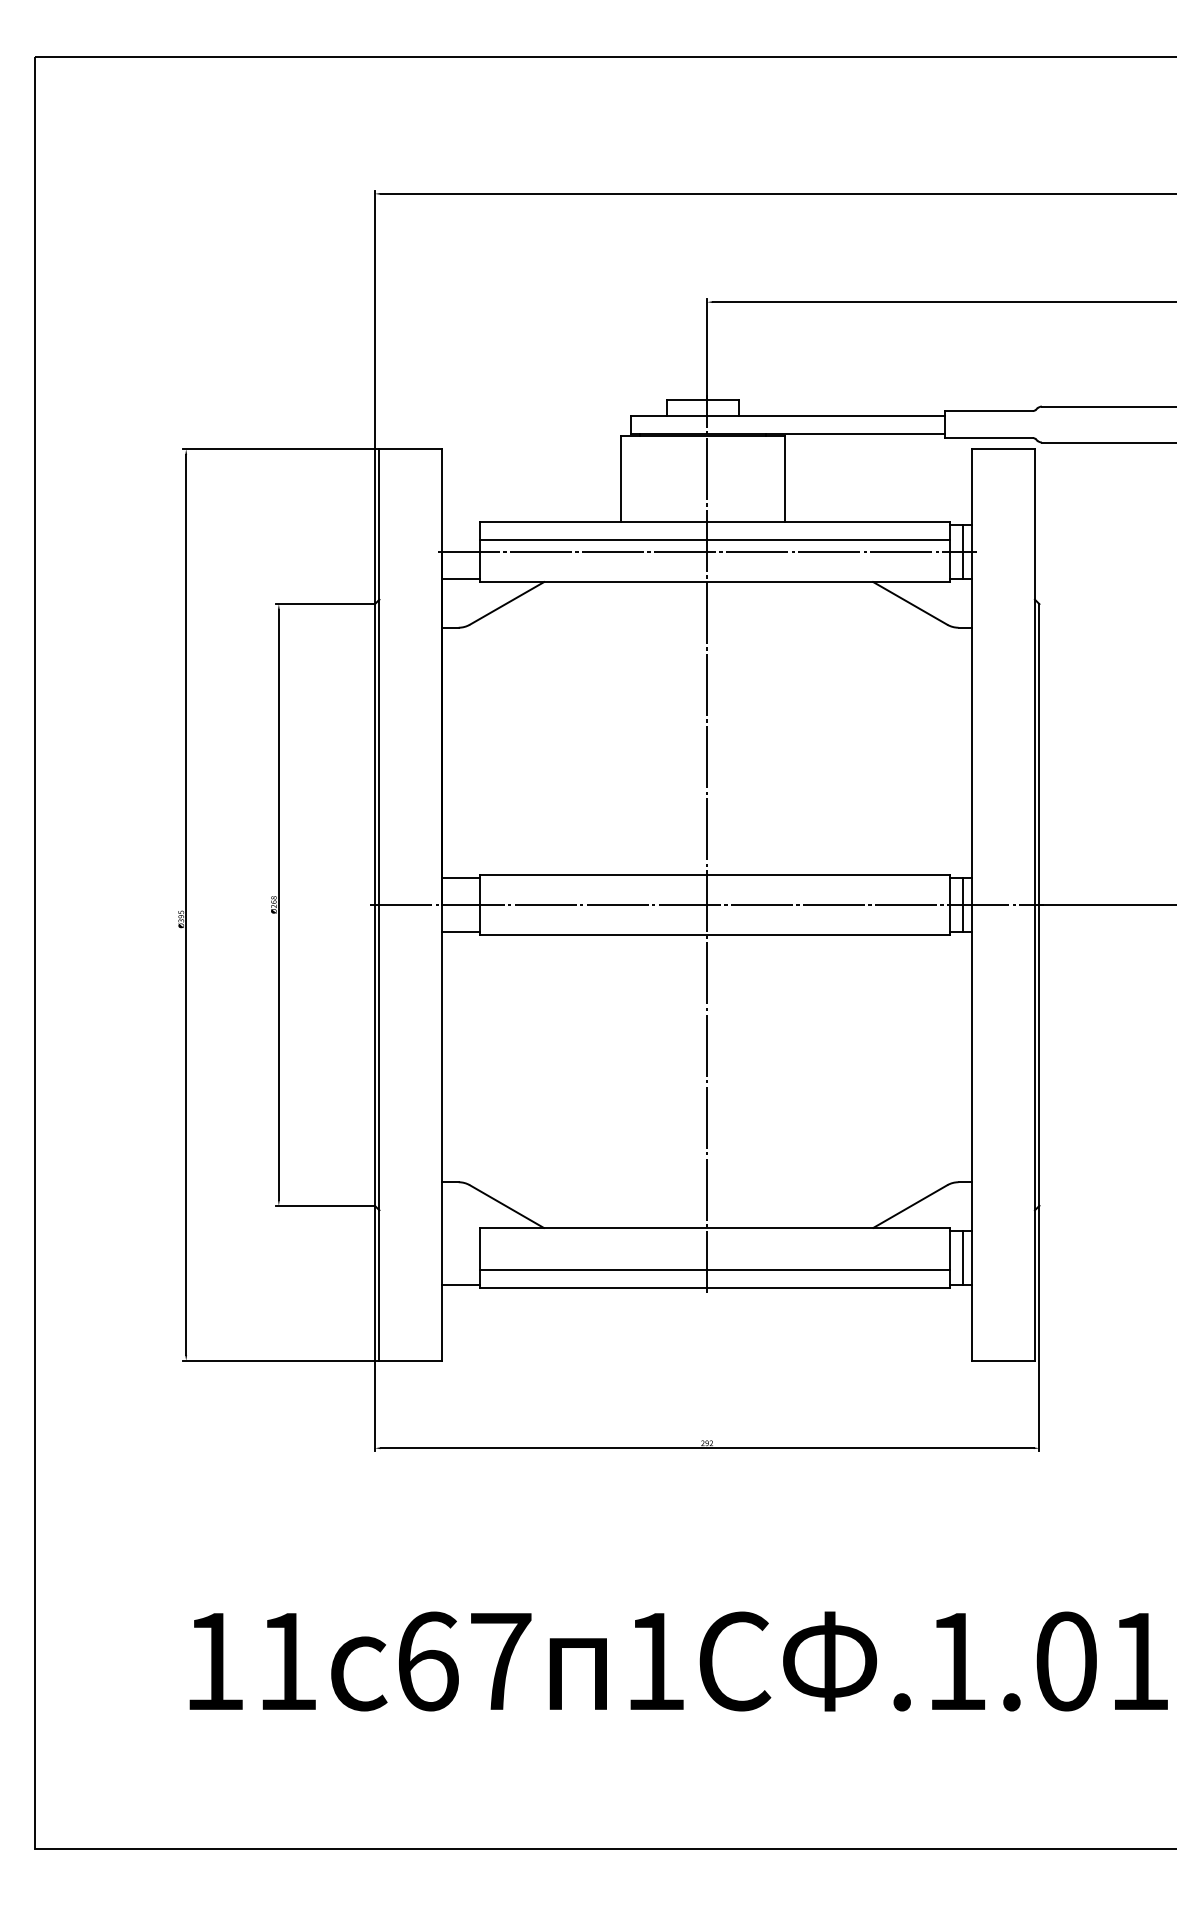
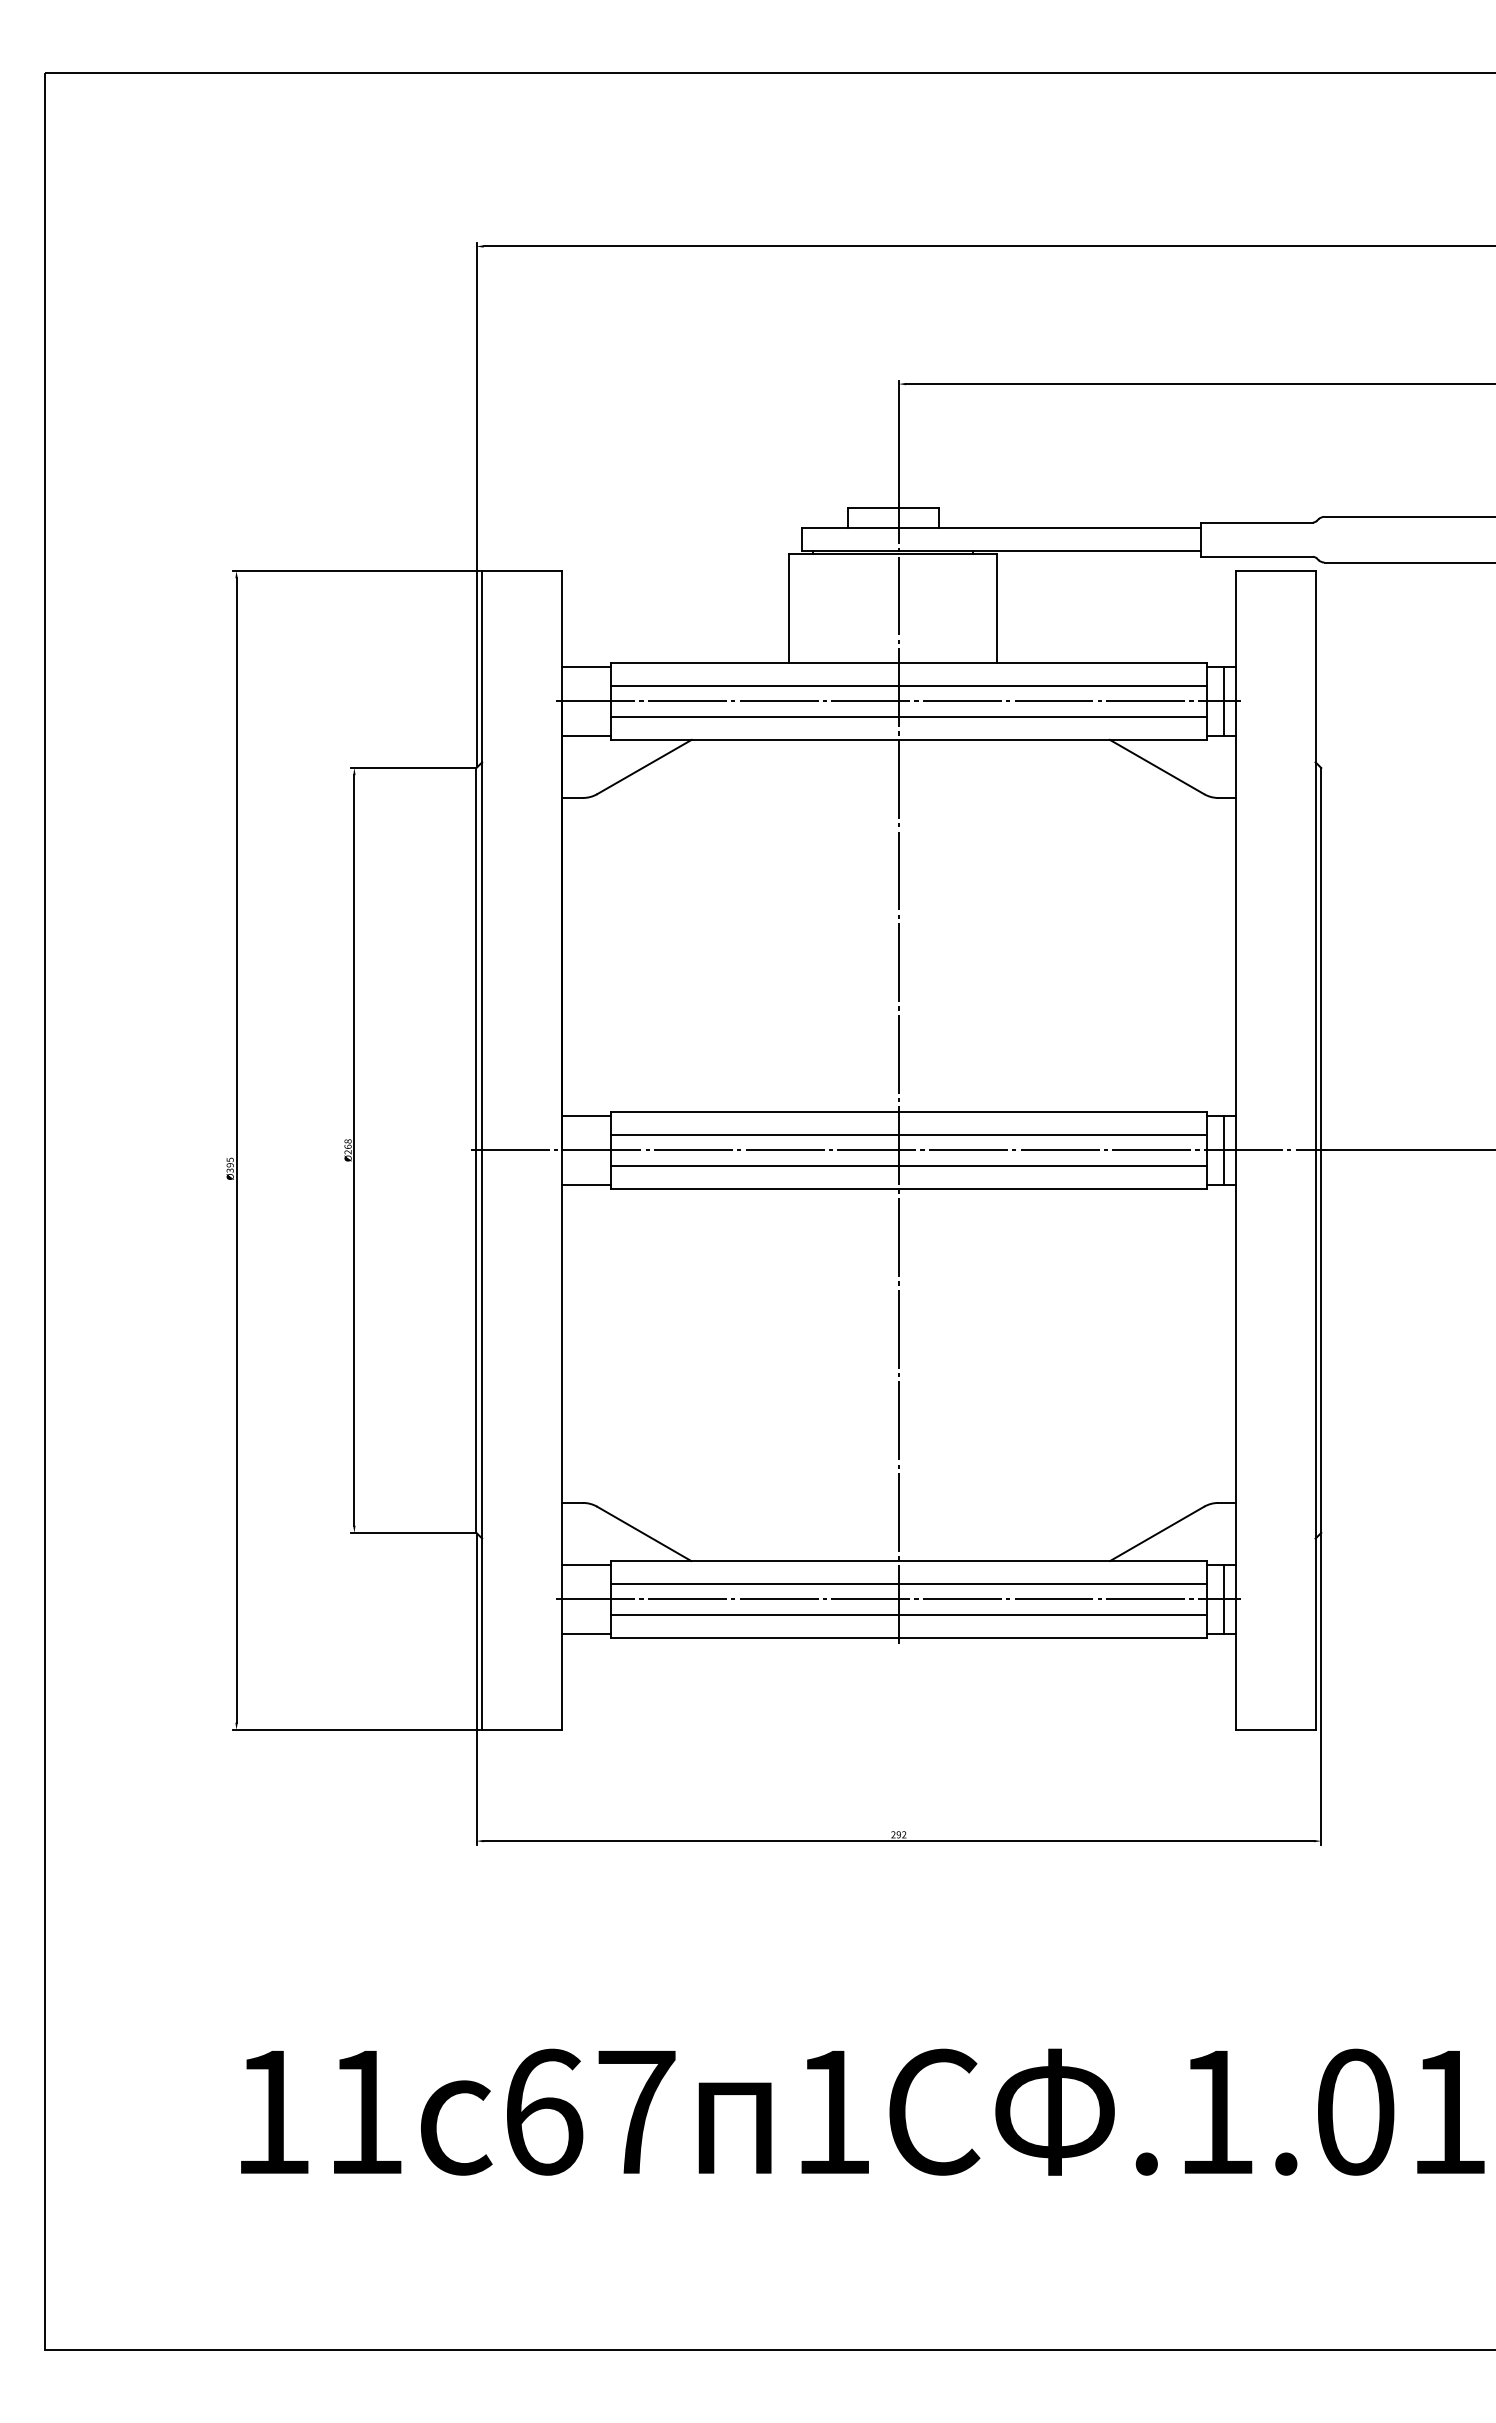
line: (461, 525) -> (586, 667), added
line: (714, 564) -> (908, 717), added
line: (714, 892) -> (908, 1134), added
line: (714, 917) -> (908, 1166), added
line: (461, 1231) -> (586, 1565), added
line: (714, 1245) -> (908, 1583), added
line: (706, 1258) -> (898, 1599), added

